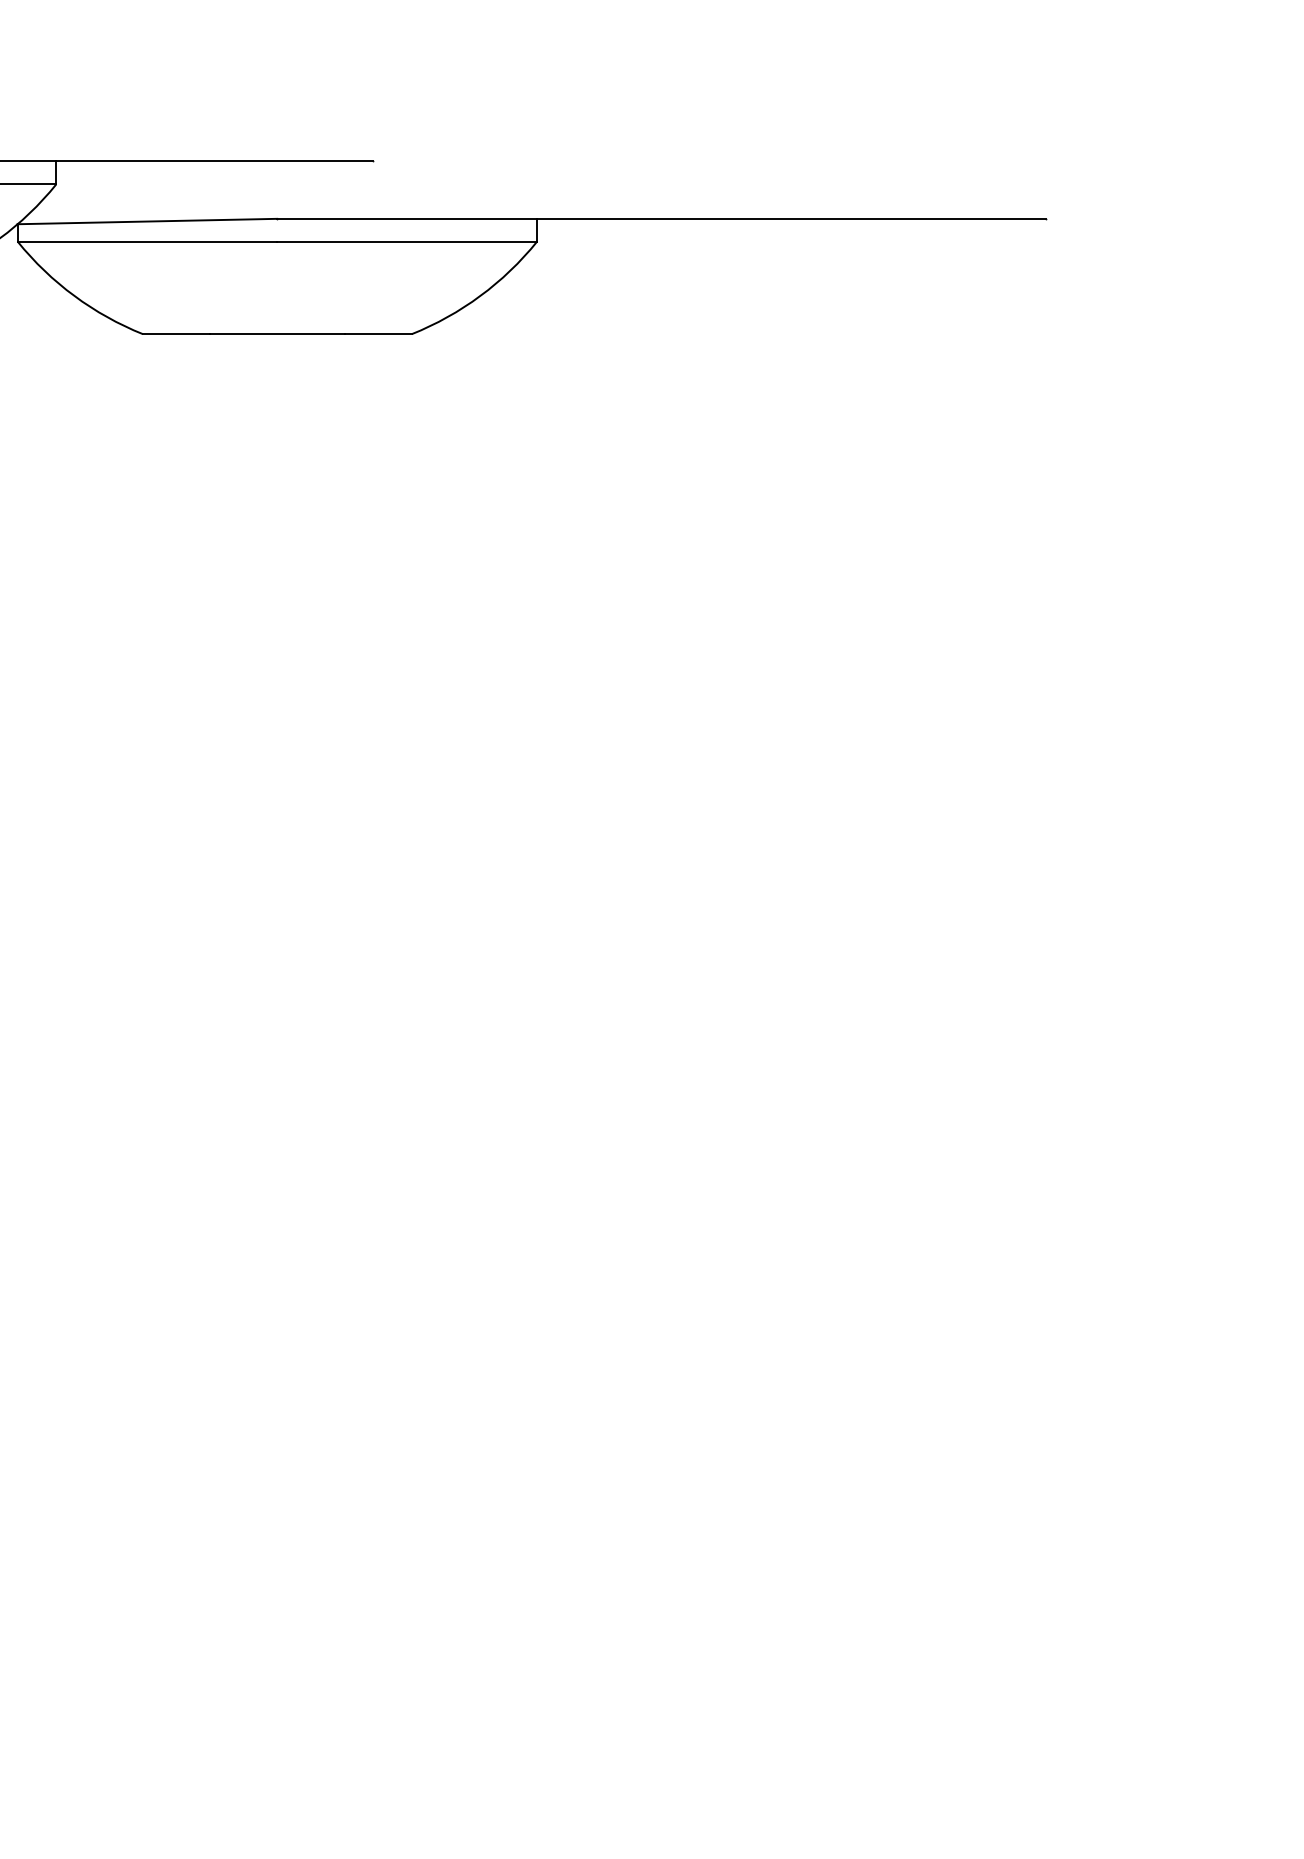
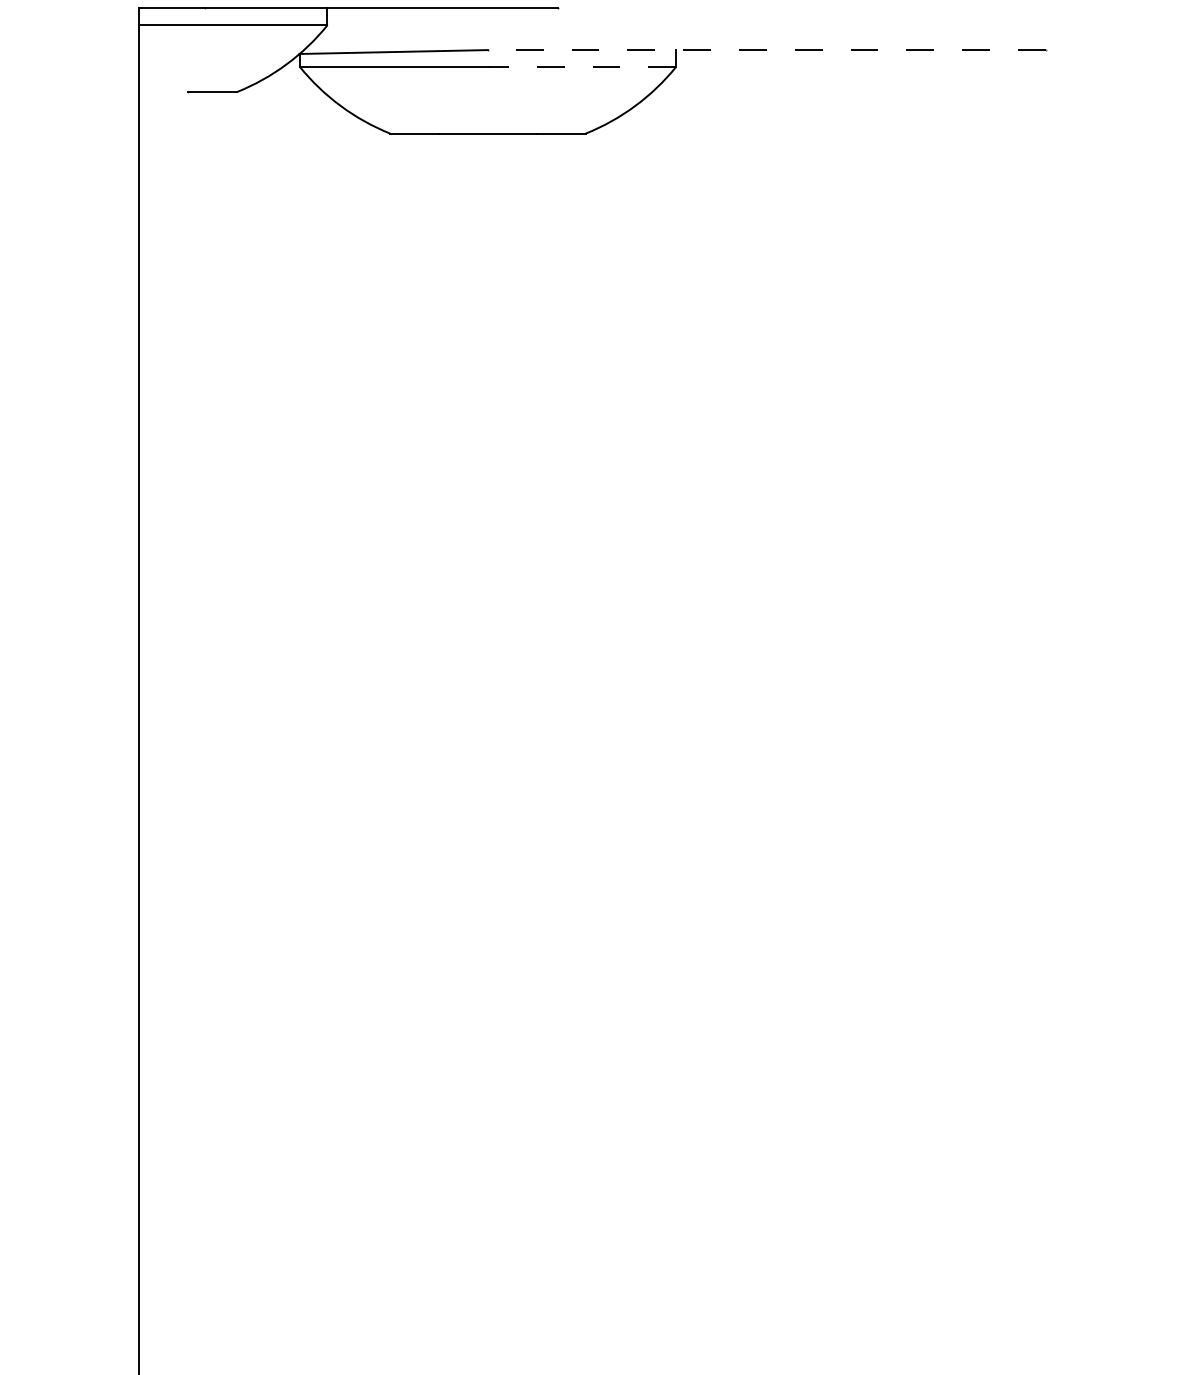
line: (661, 219) -> (766, 50), solid -> dashed
line: (406, 241) -> (581, 66), solid -> dashed

